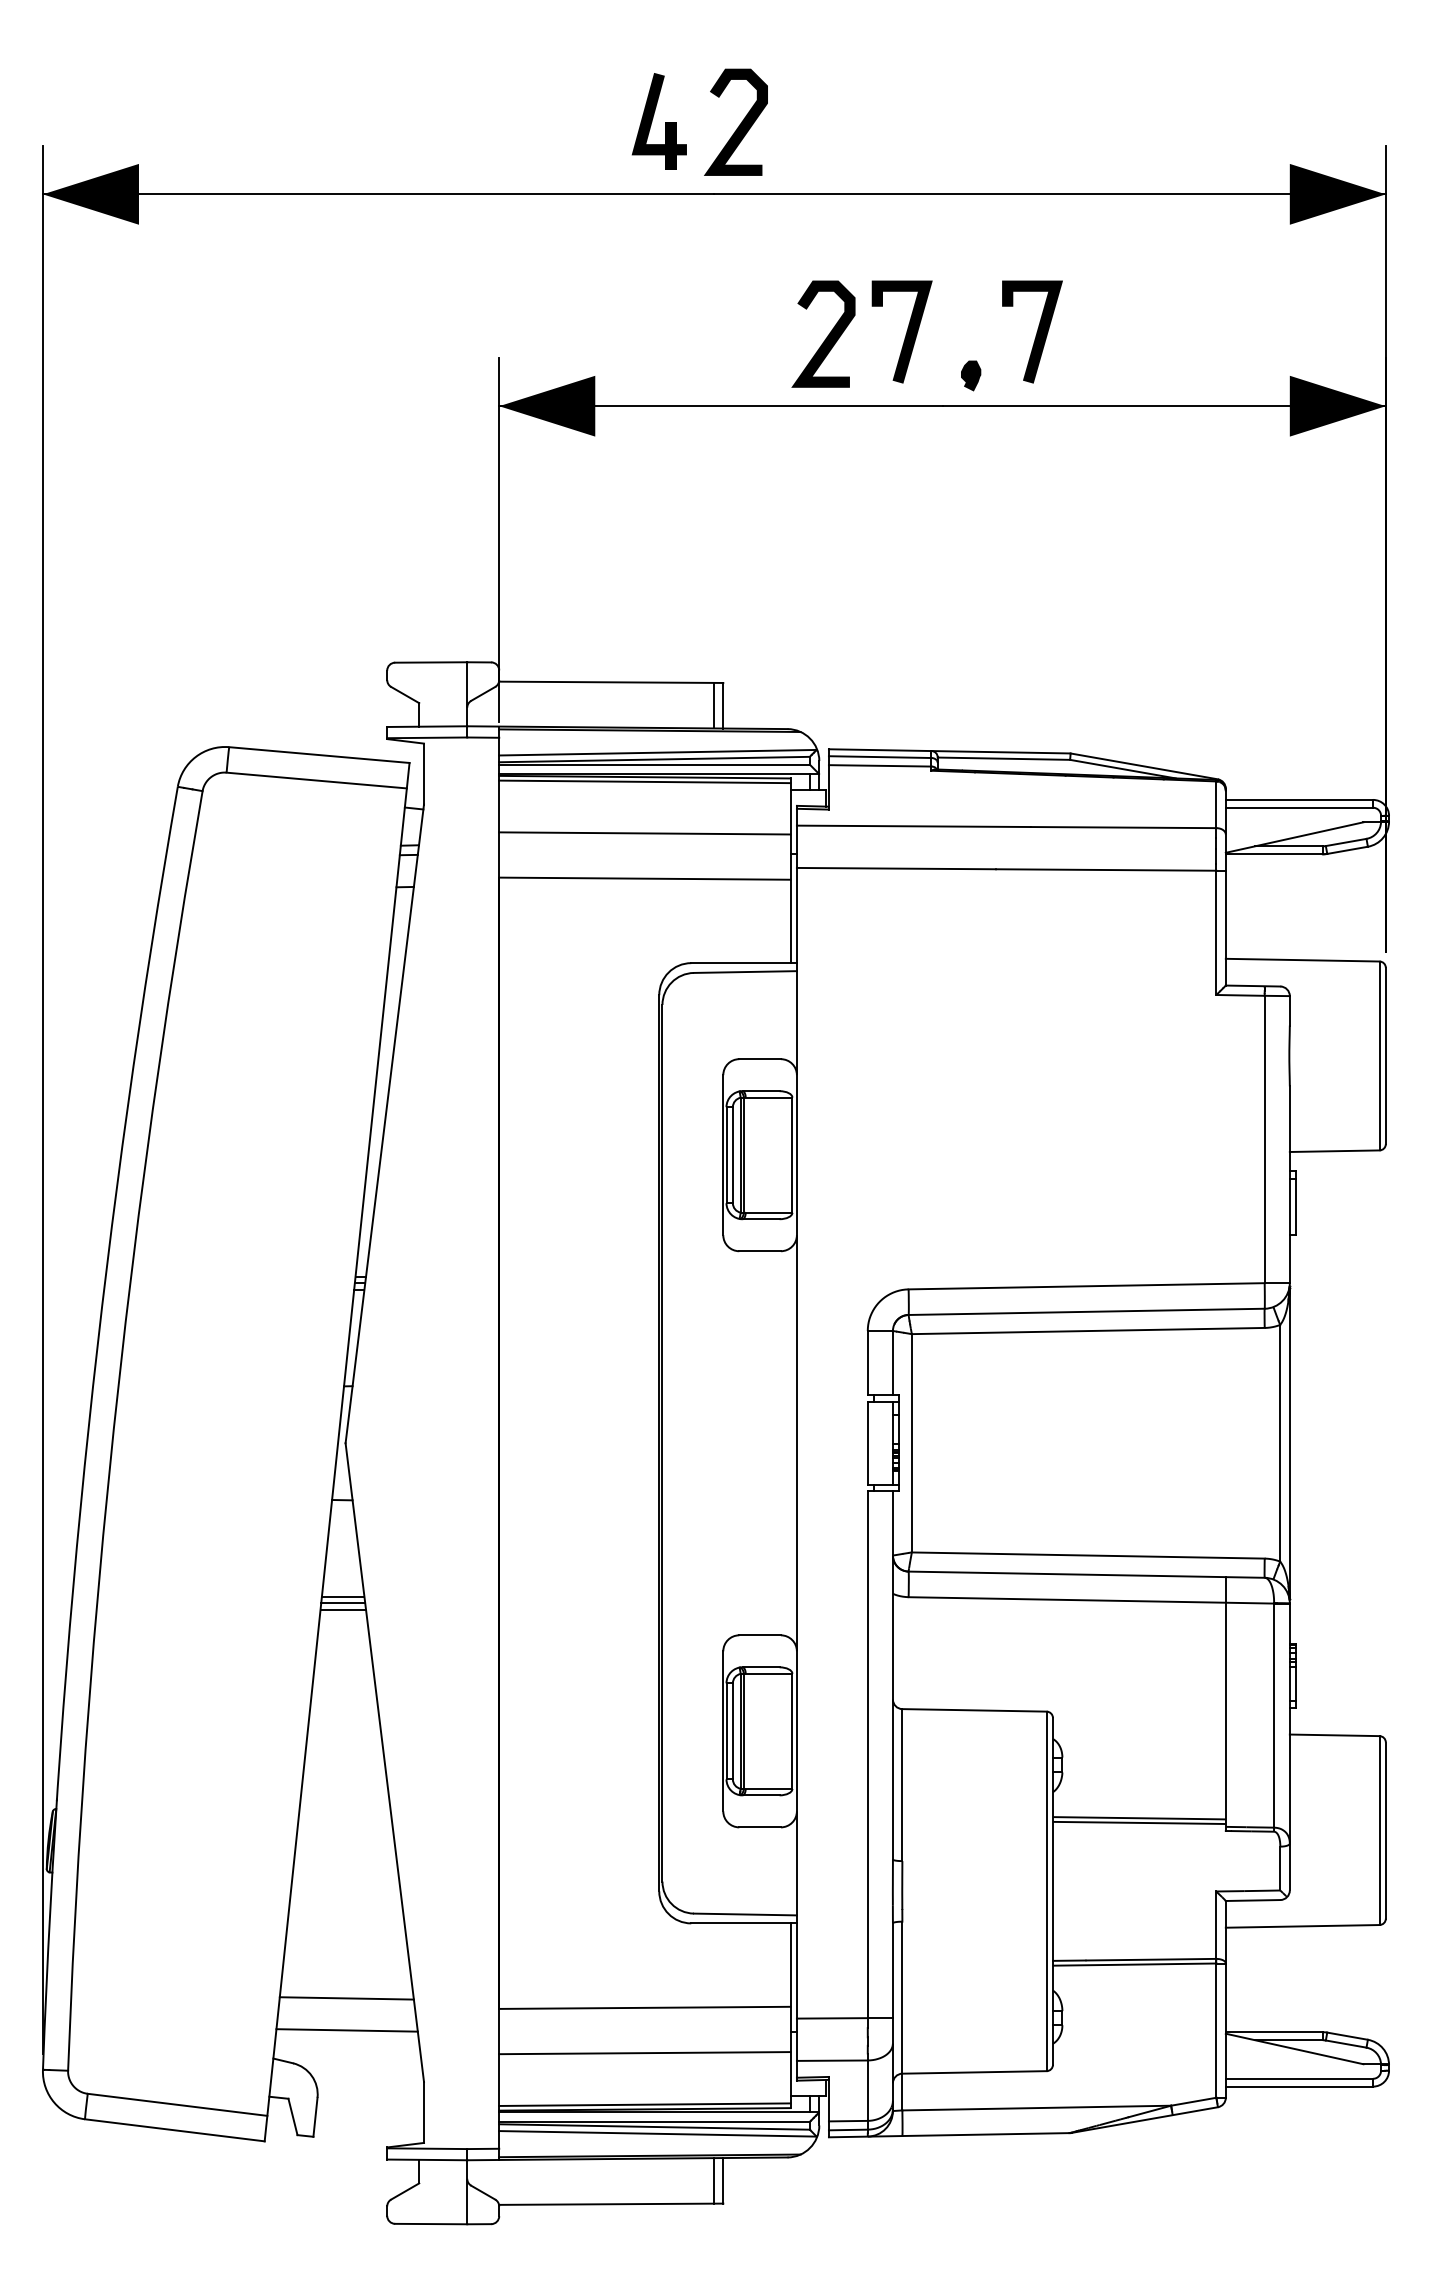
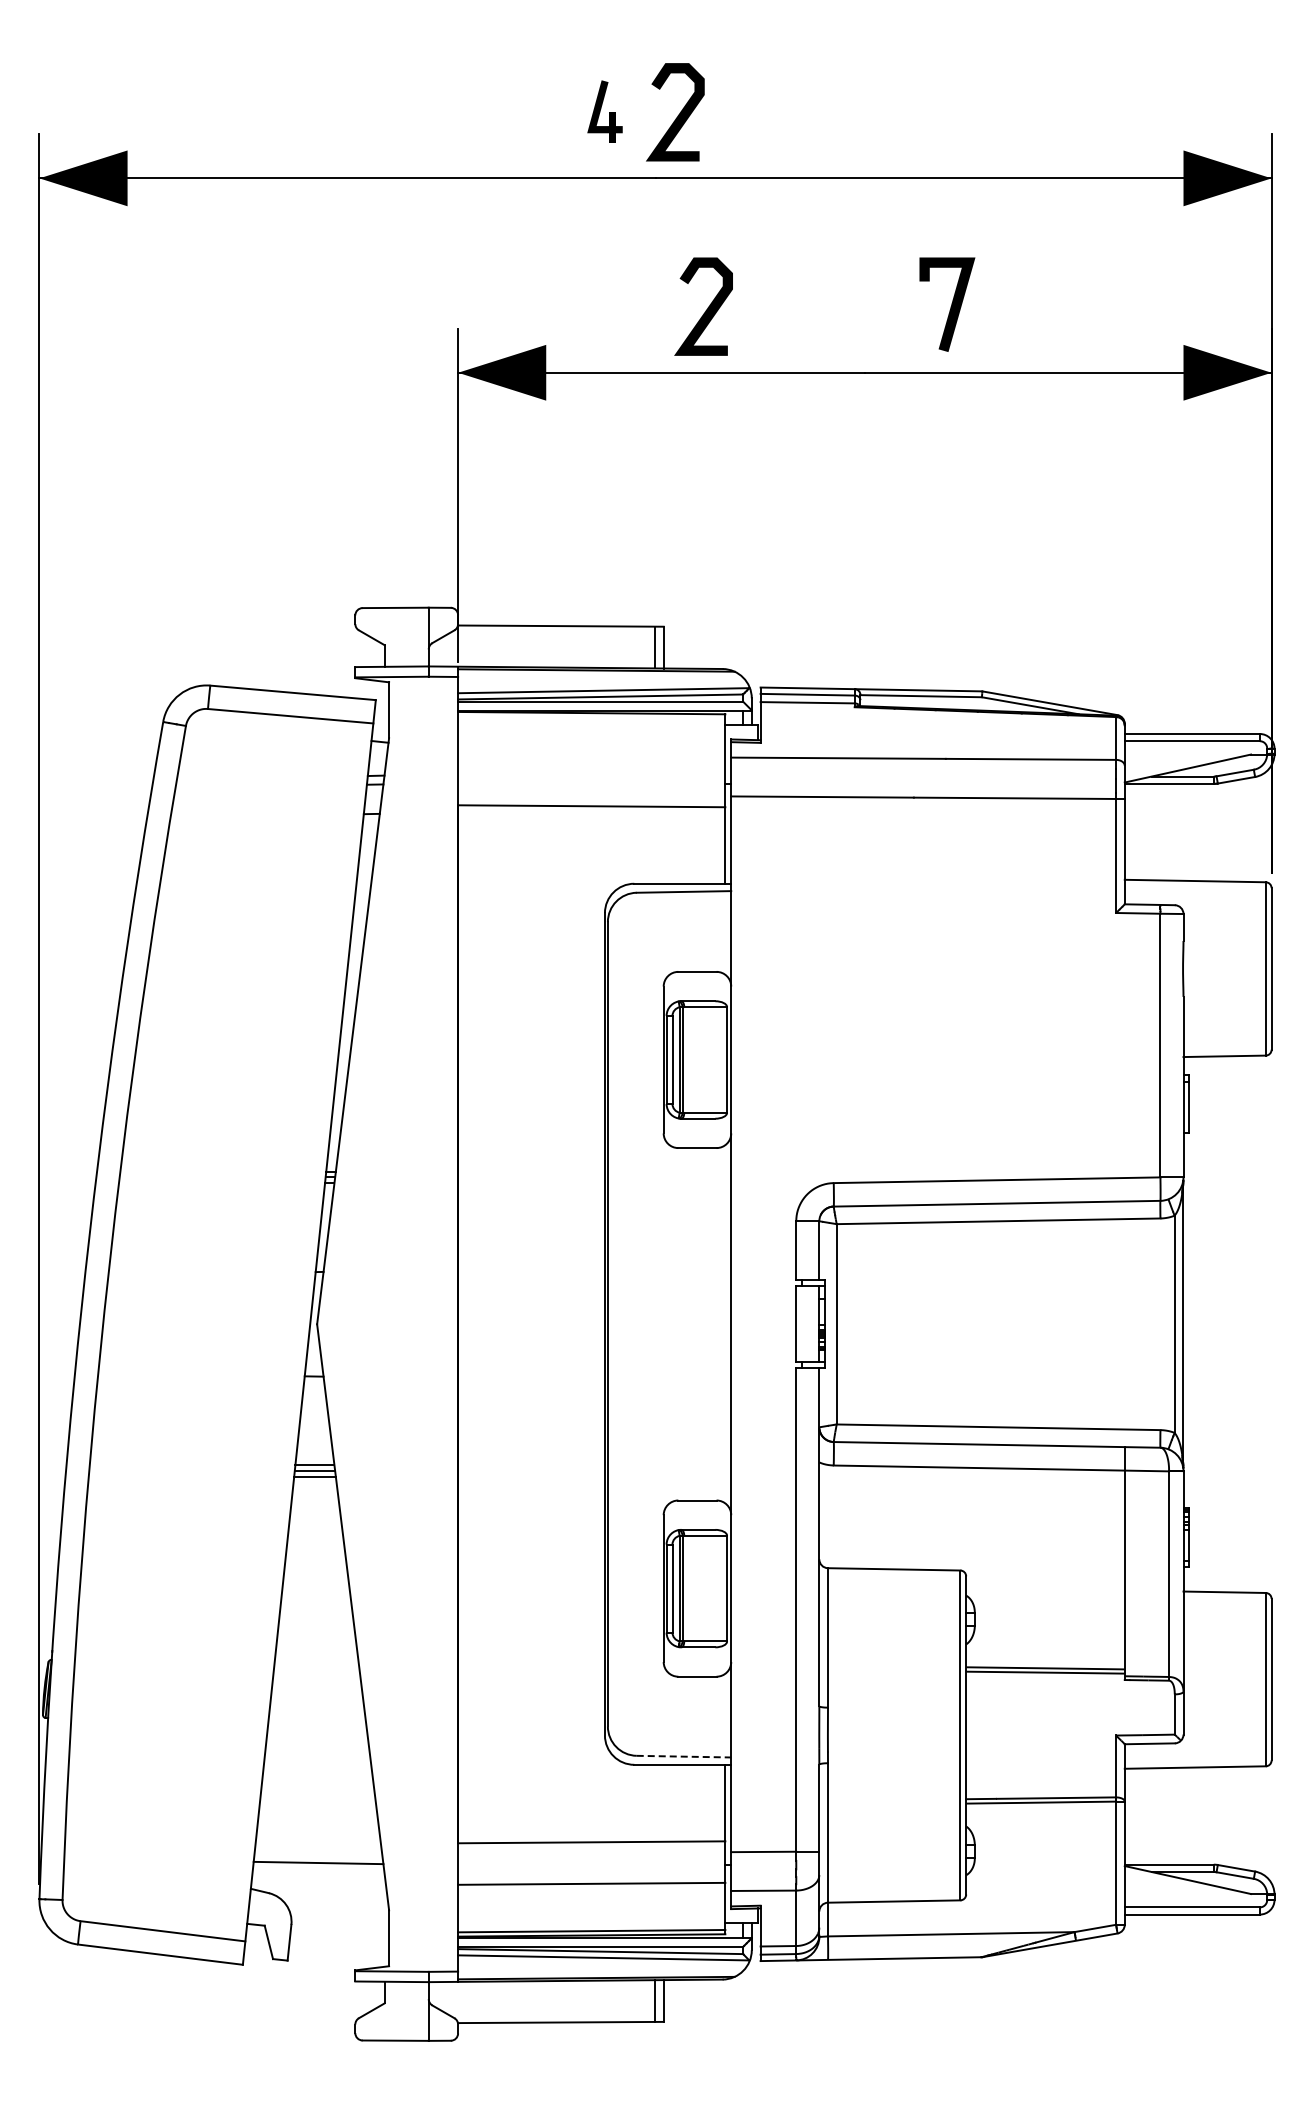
part: (658, 121) -> (604, 111), size x0.7
line: (906, 331) -> (831, 304), removed
curve: (827, 335) -> (707, 307), moved
part: (970, 376) -> (890, 345), removed
line: (644, 781) -> (591, 717), removed
line: (644, 833) -> (591, 764), removed
line: (745, 1914) -> (684, 1756), solid -> dashed
line: (345, 1998) -> (317, 1833), removed

